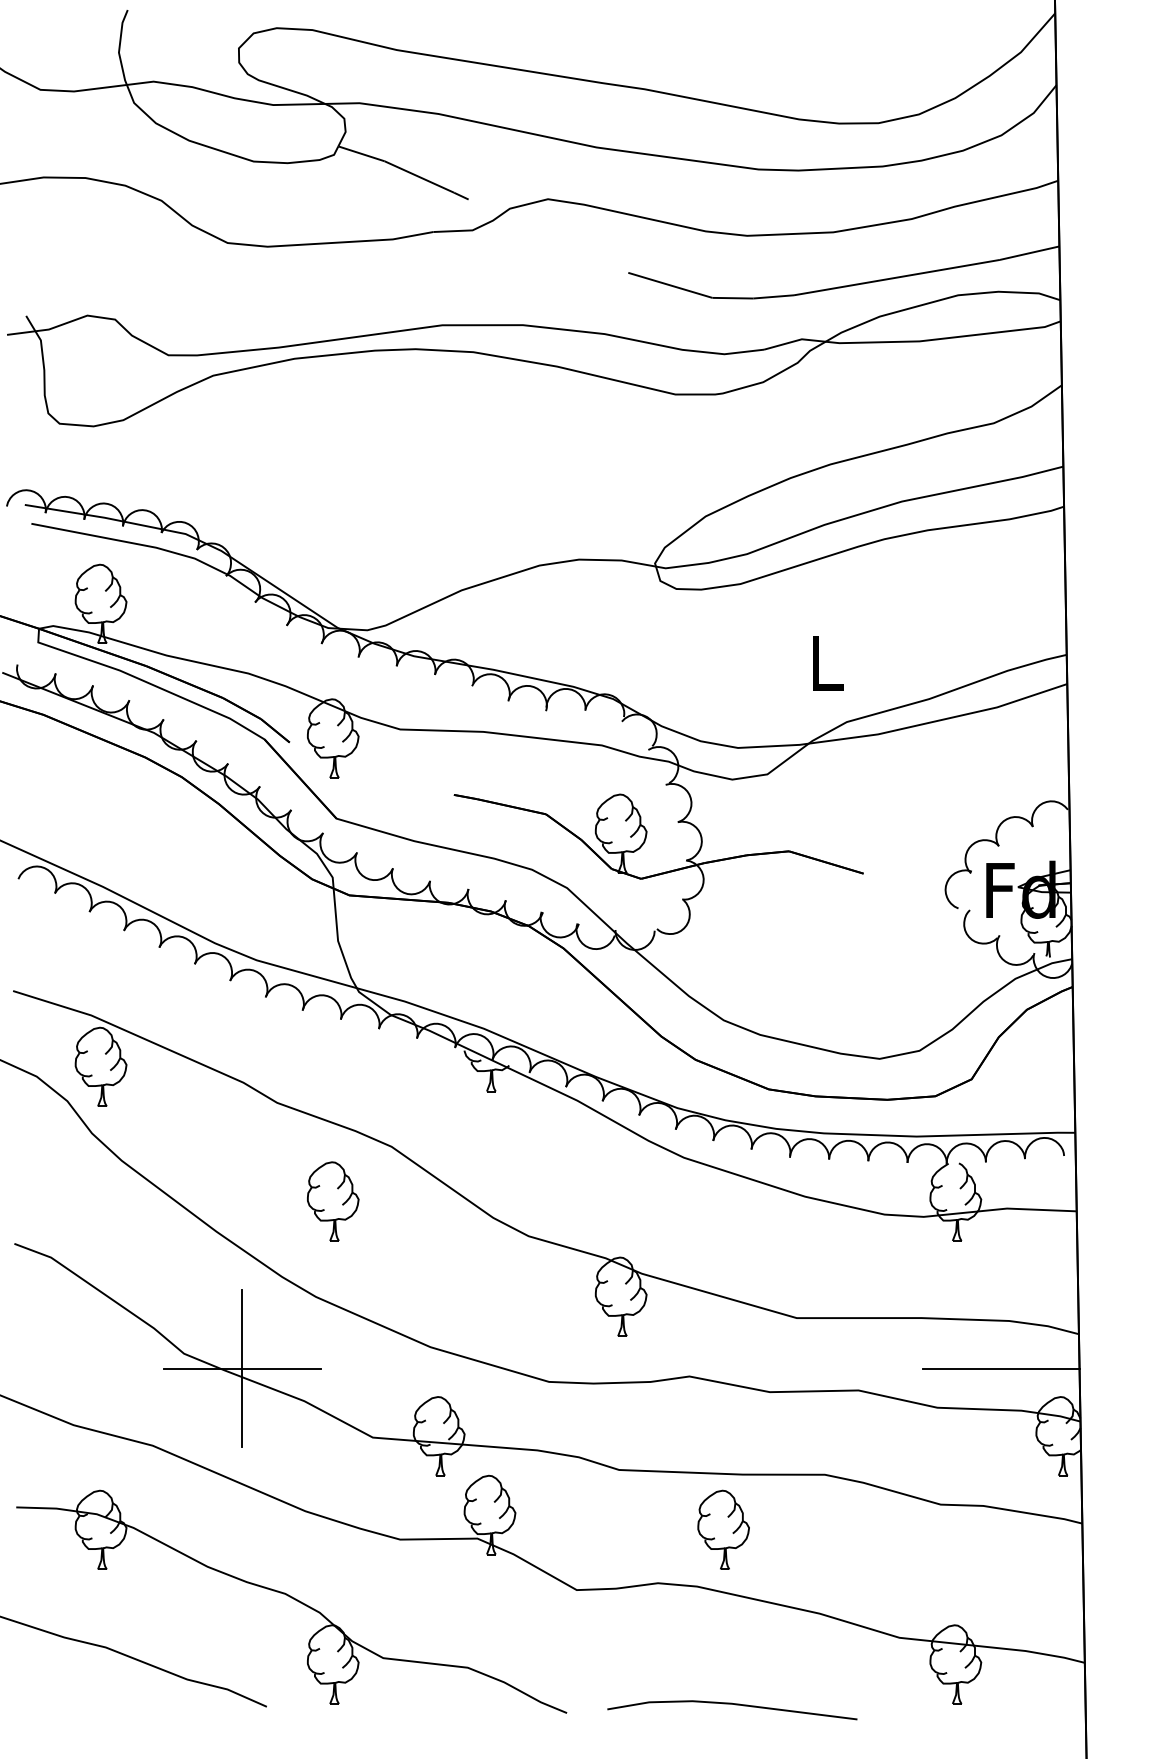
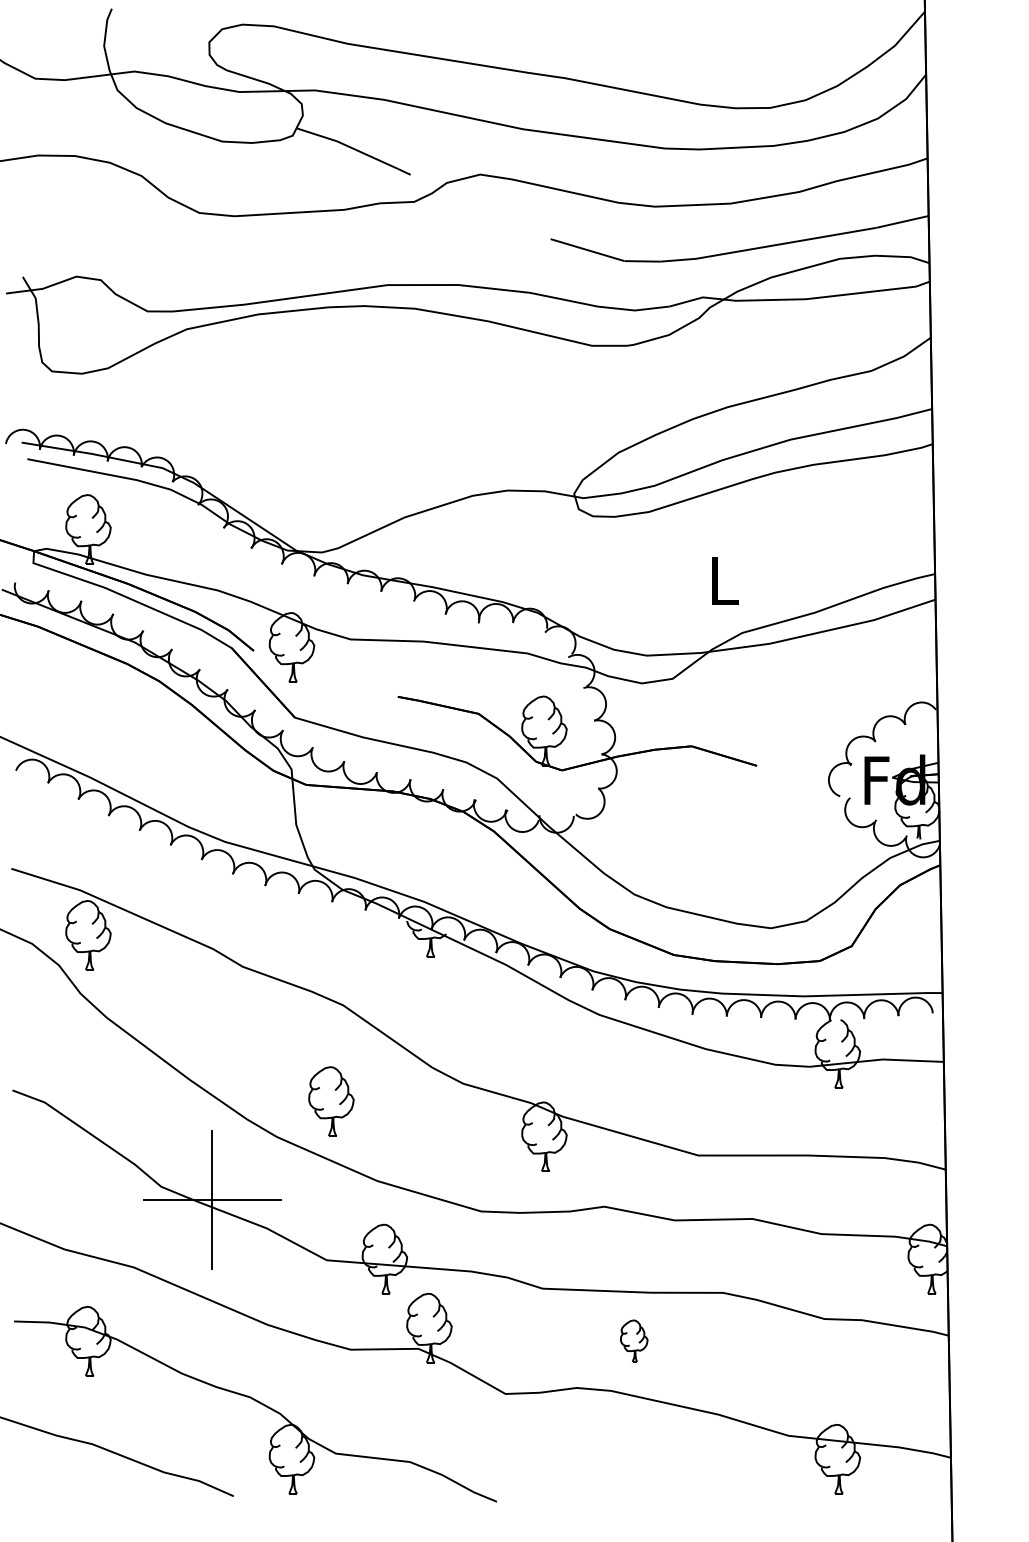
part: (333, 1201) -> (331, 1101), moved
line: (1000, 1368) -> (877, 1199), removed
part: (723, 1529) -> (634, 1340), size x0.6
line: (735, 1705) -> (644, 1495), removed

